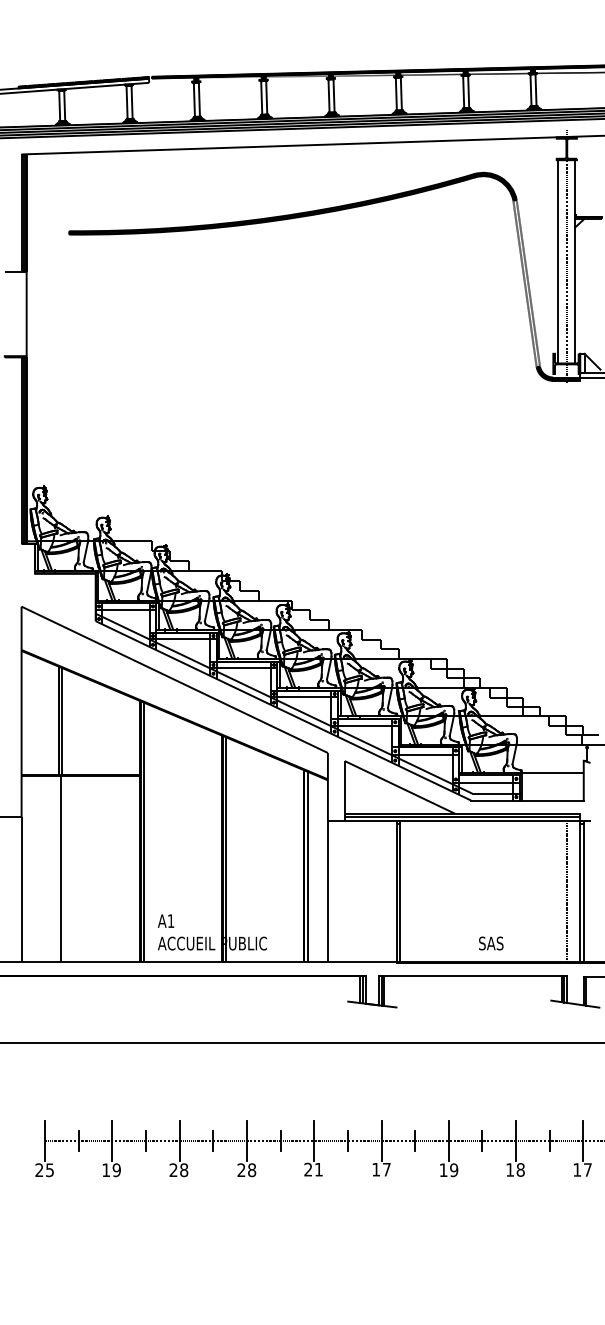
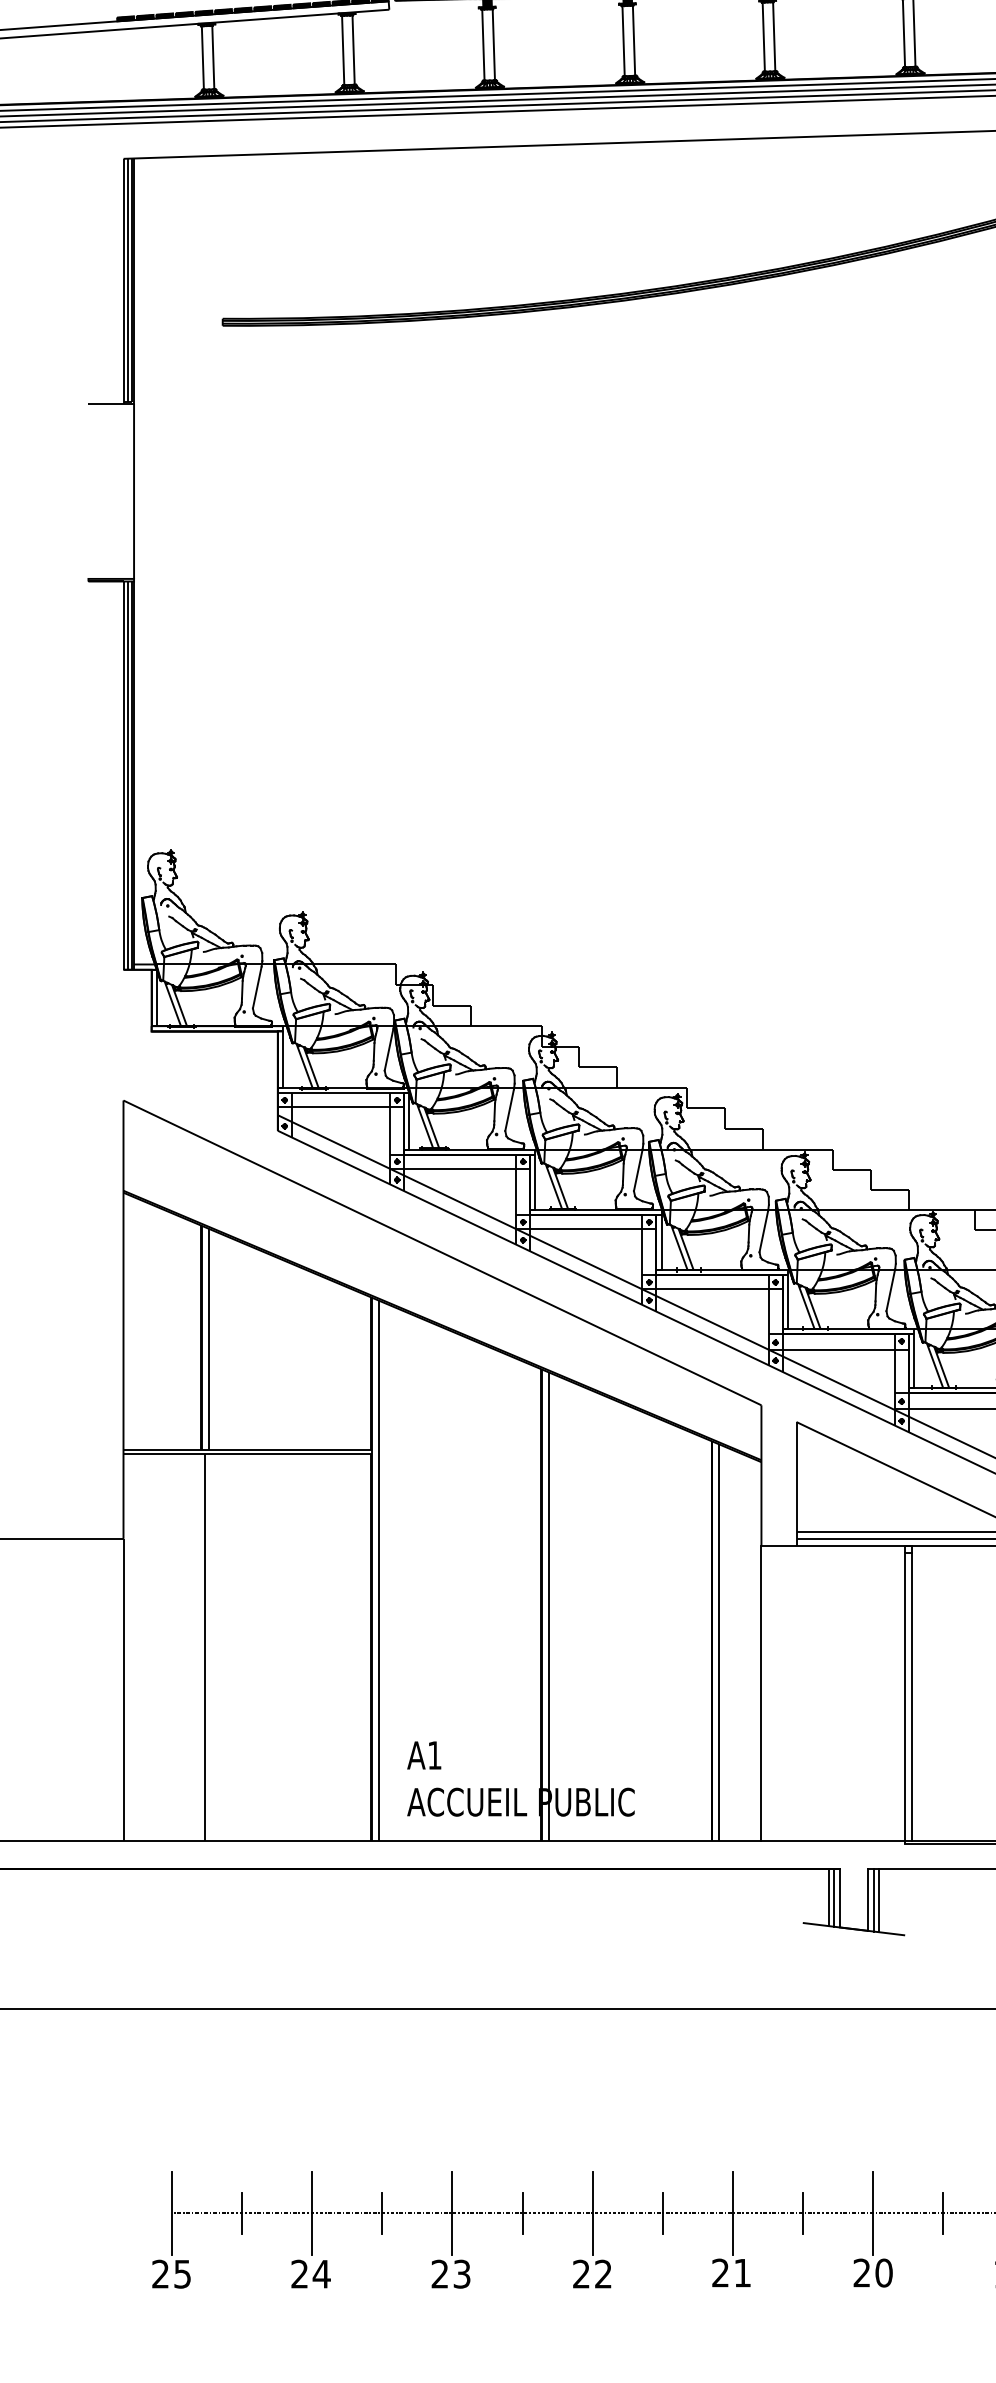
text: (381, 1169) -> (873, 2272), 17 -> 20
text: (111, 1170) -> (310, 2274), 19 -> 24
text: (184, 1170) -> (462, 2274), 28 -> 23
text: (252, 1170) -> (604, 2274), 28 -> 22

